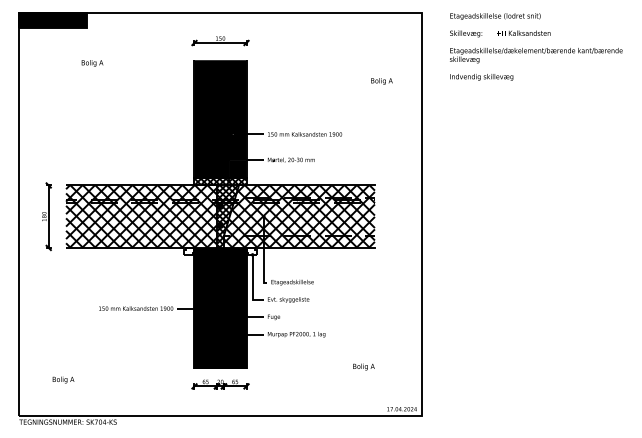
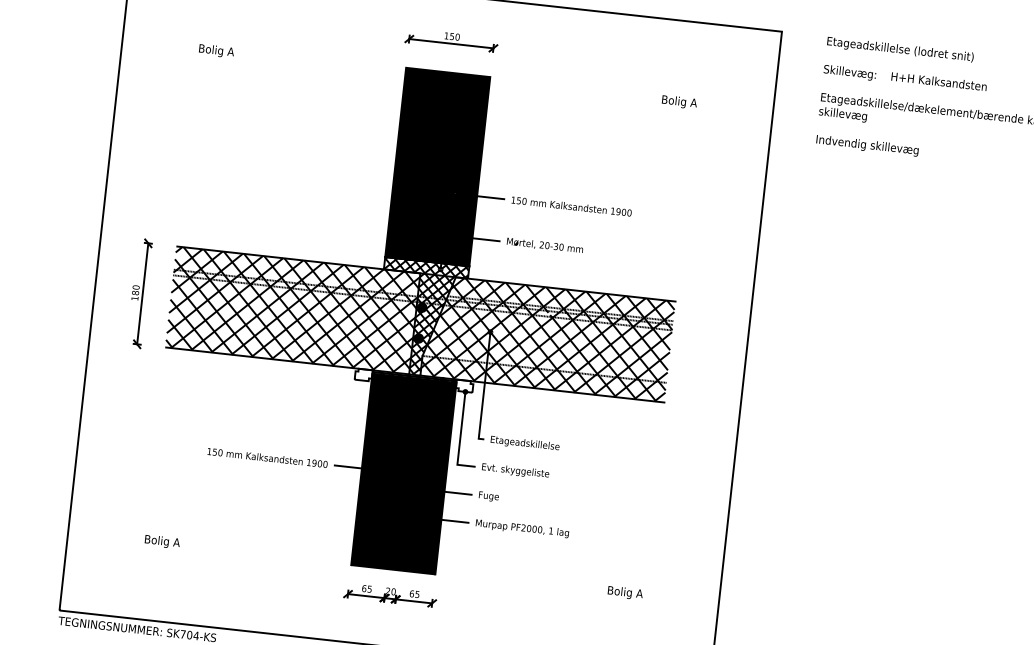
text: (92, 63) -> (216, 51), moved
text: (381, 81) -> (678, 102), moved
text: (63, 379) -> (162, 541), moved

